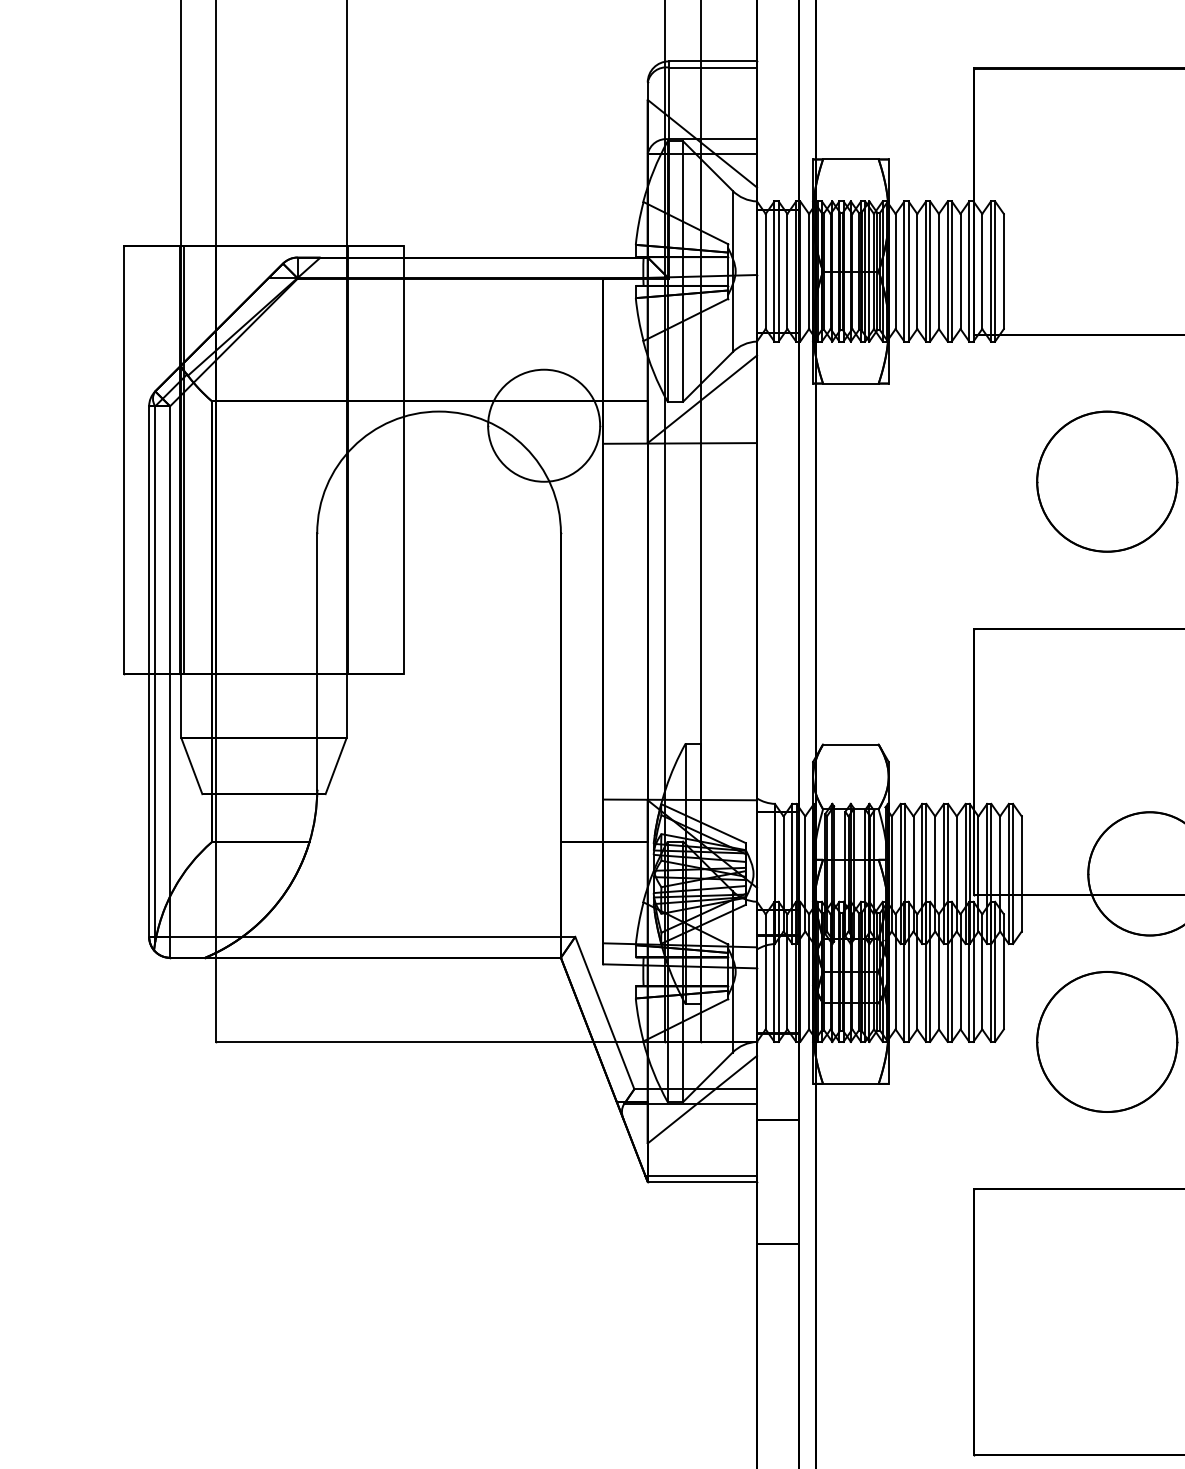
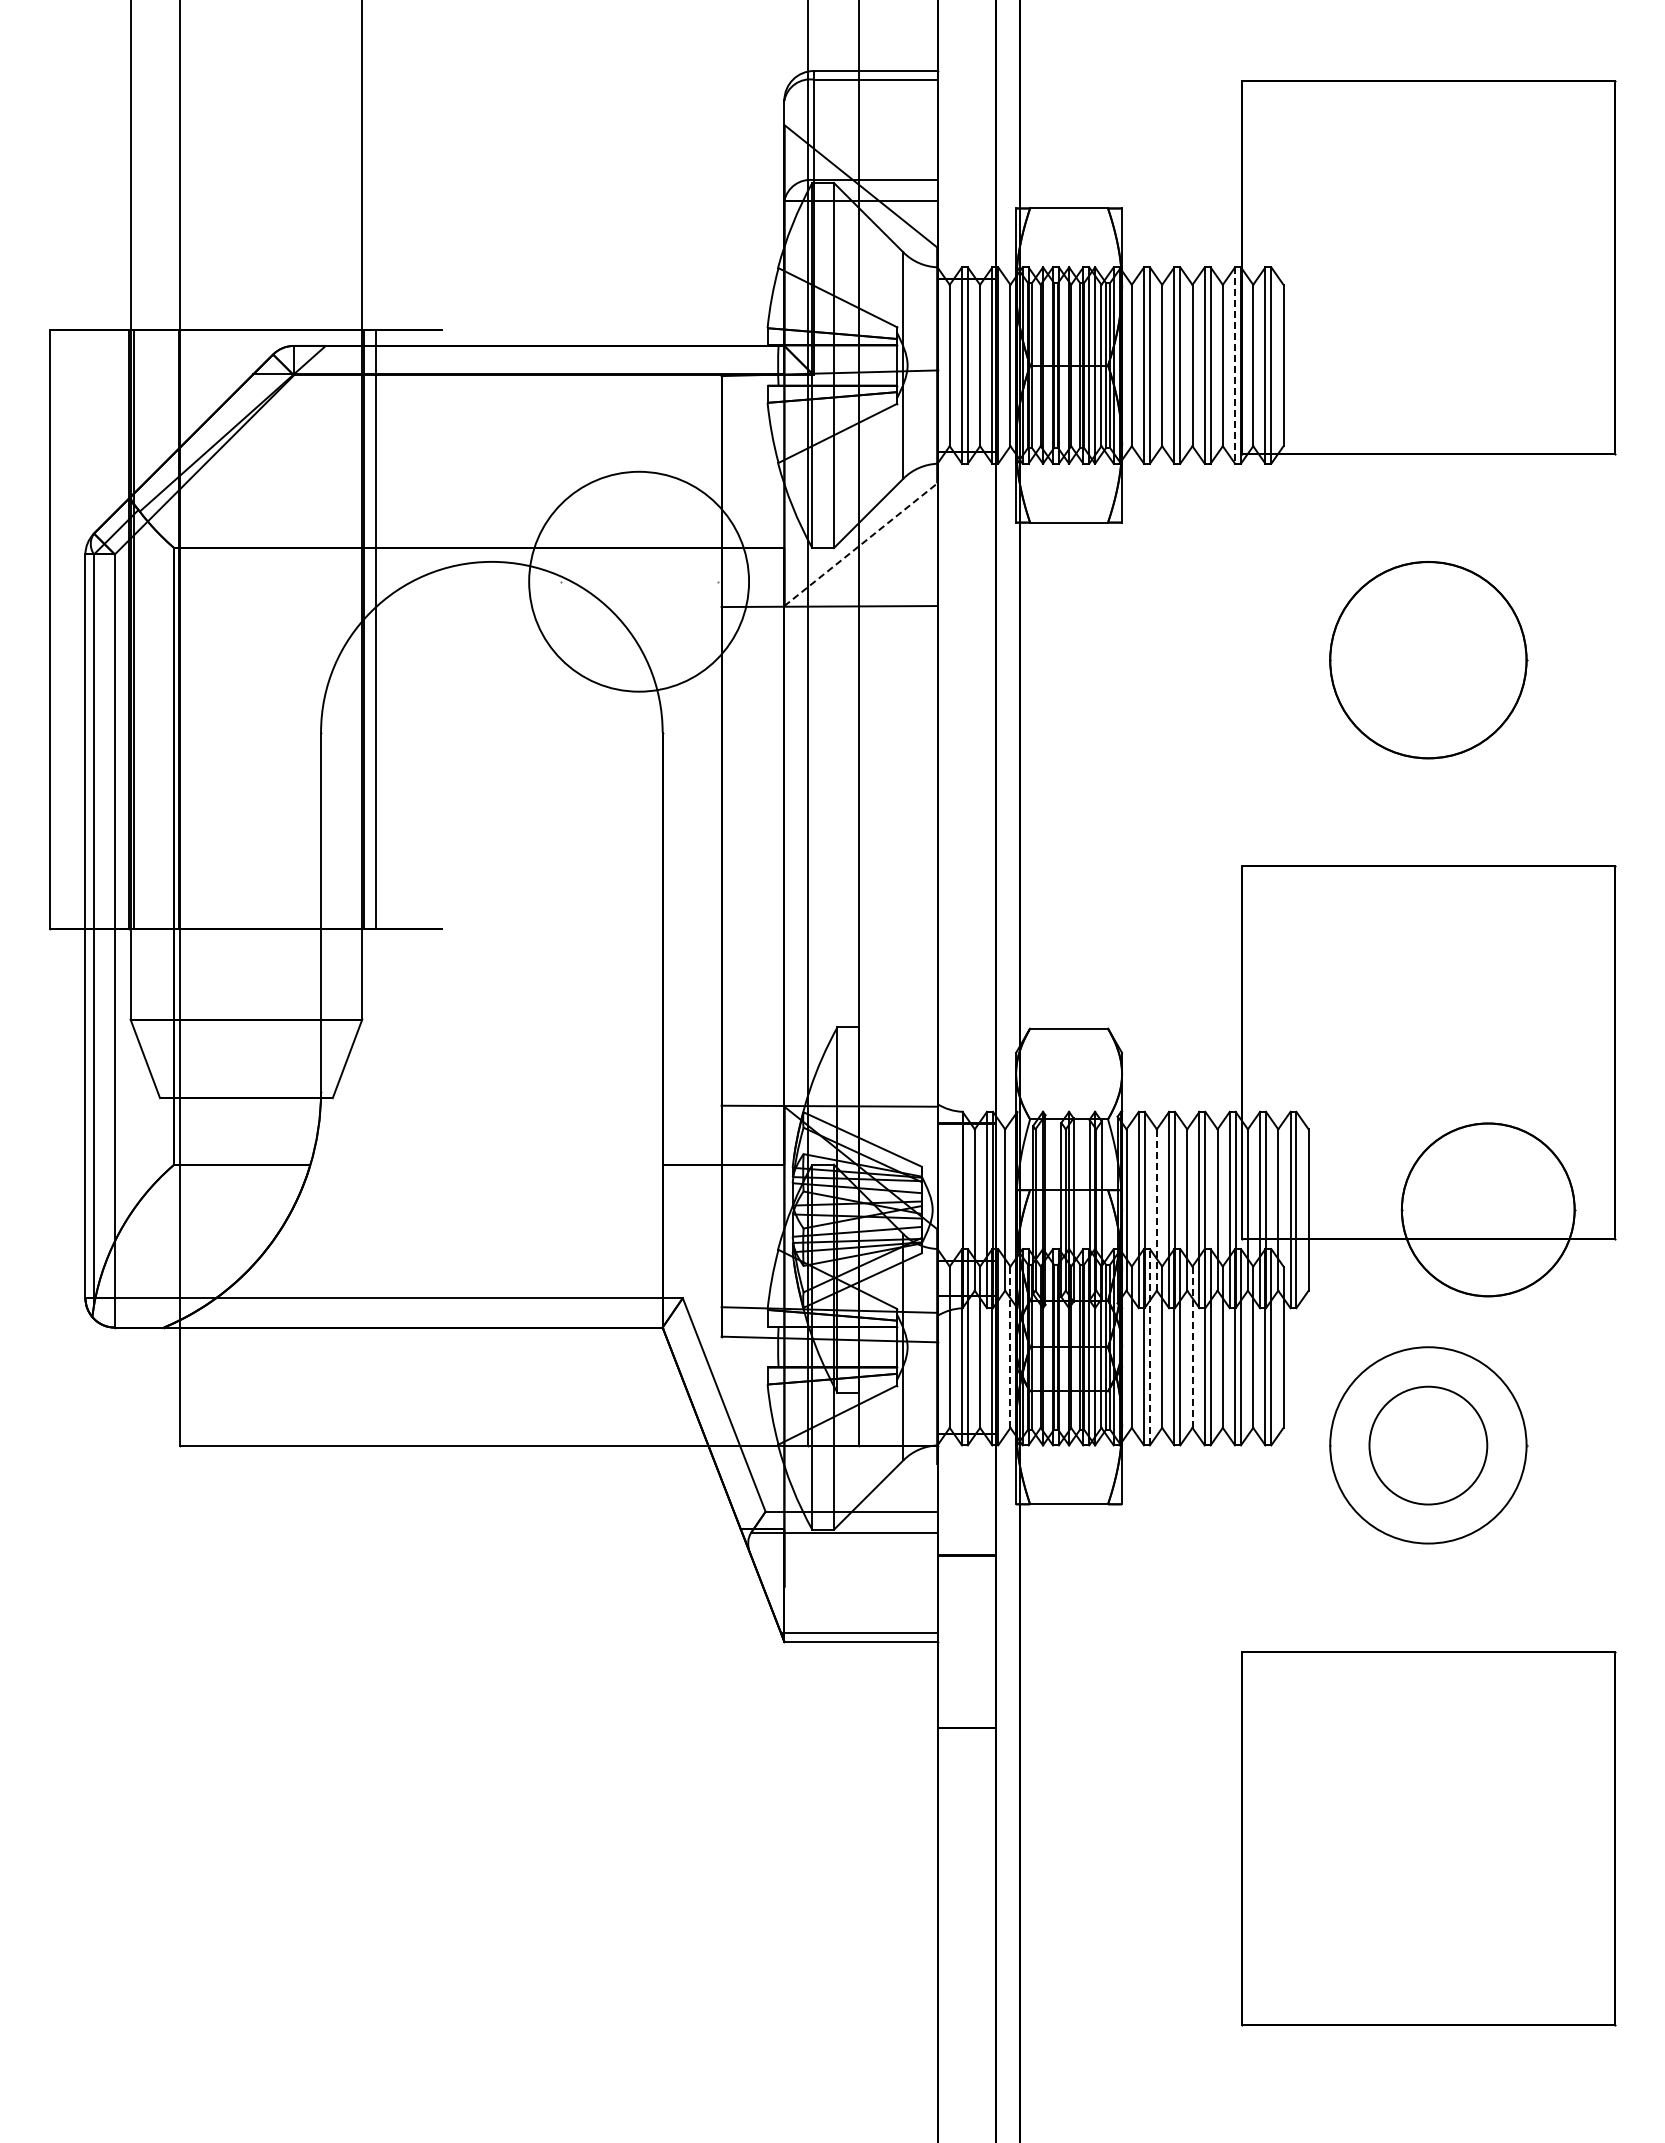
line: (969, 272) -> (1235, 366), solid -> dashed
line: (702, 399) -> (861, 544), solid -> dashed
circle: (543, 425) -> (638, 581), size x1.4
line: (403, 459) -> (375, 629), moved
line: (913, 874) -> (1156, 1210), solid -> dashed
line: (908, 971) -> (1149, 1346), solid -> dashed
line: (809, 972) -> (1010, 1347), solid -> dashed
line: (938, 972) -> (1192, 1347), solid -> dashed
circle: (1107, 1041) -> (1428, 1445), size x0.6
line: (702, 1099) -> (860, 1526), removed

